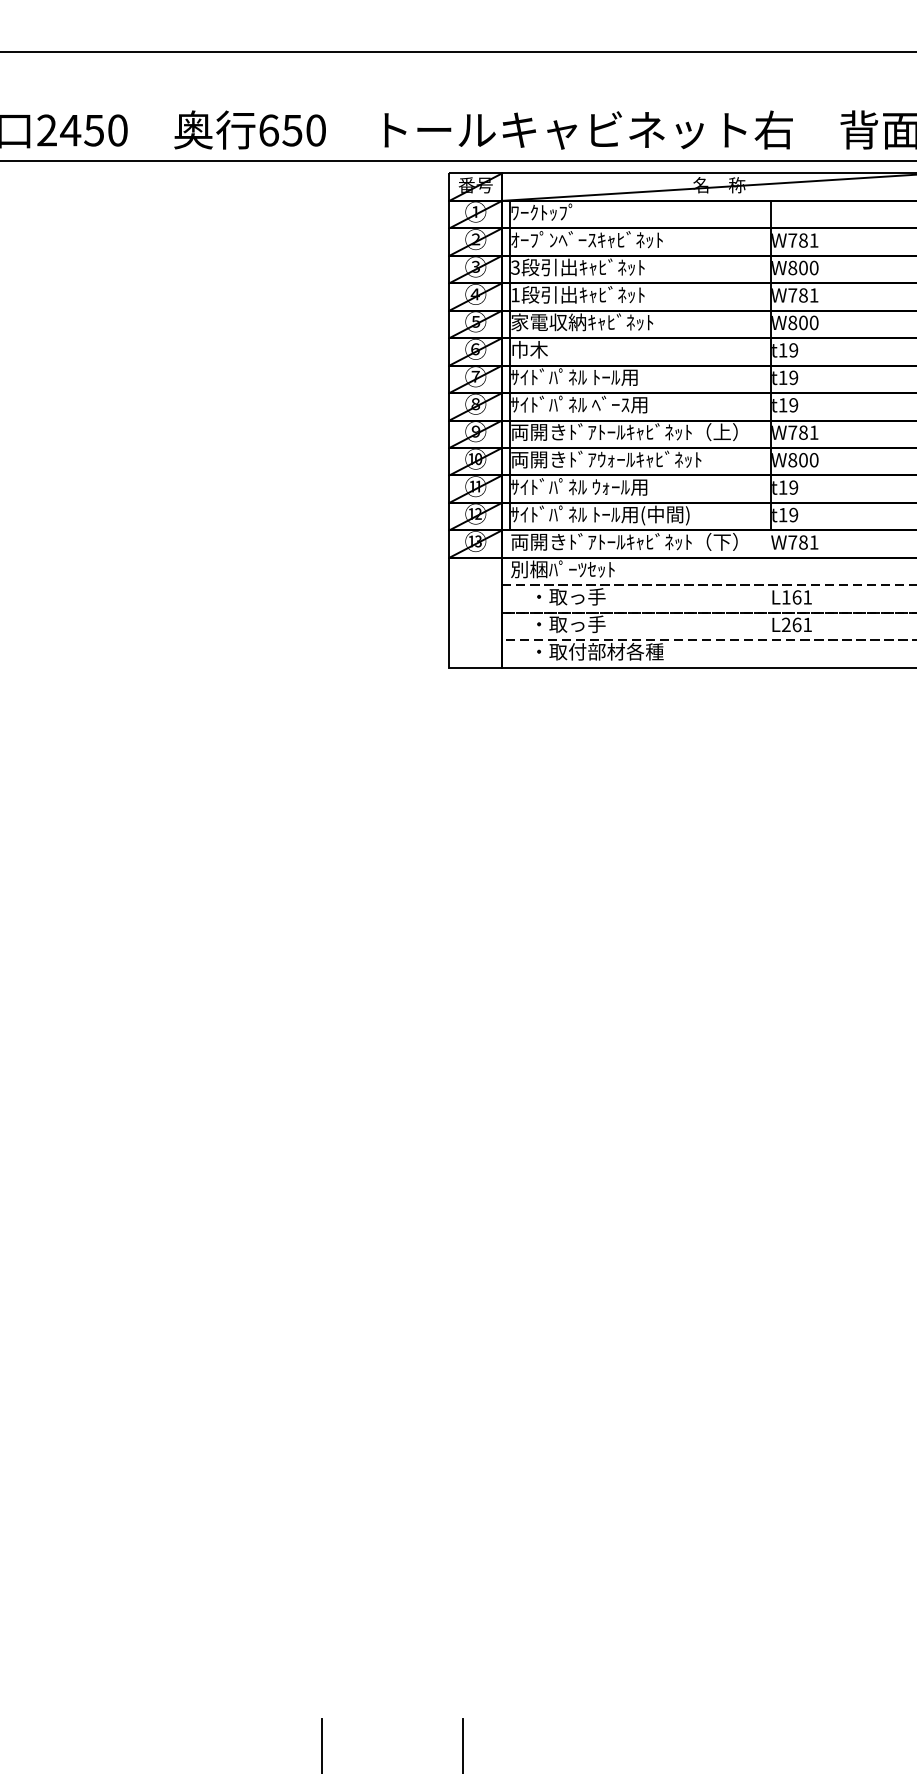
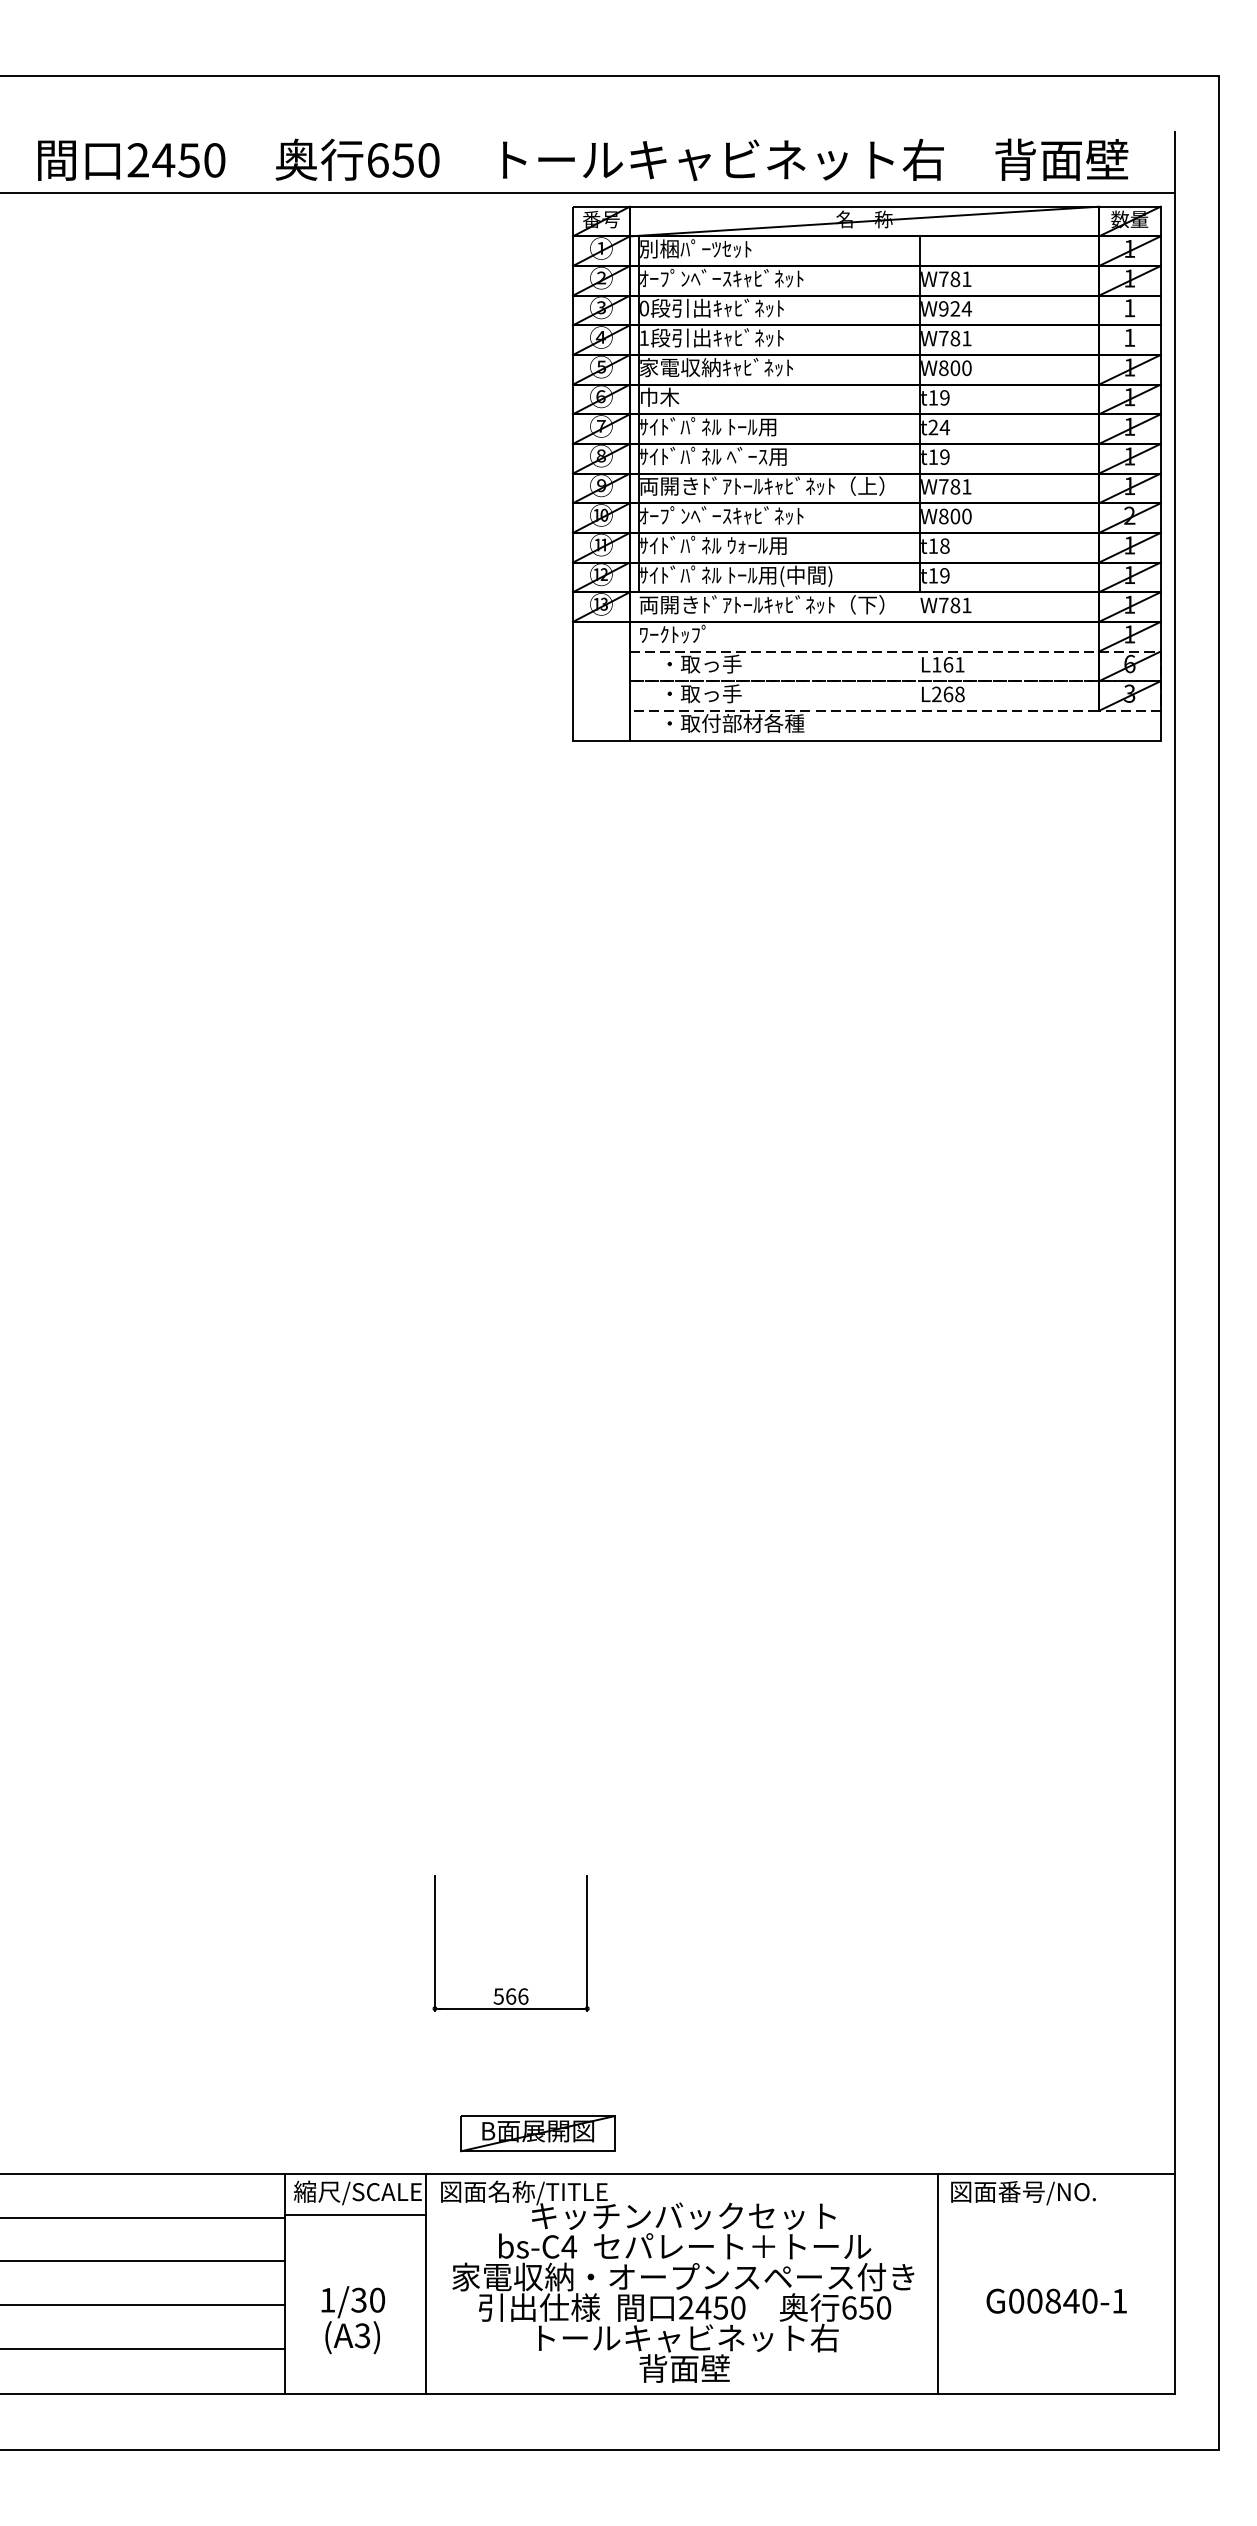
text: (562, 212) -> (695, 248), ﾜｰｸﾄｯﾌﾟ -> 別梱ﾊﾟｰﾂｾｯﾄ
text: (515, 267) -> (644, 308), 3 -> 0
text: (803, 267) -> (955, 308), W800 -> W924
text: (788, 377) -> (939, 427), t19 -> t24
text: (606, 459) -> (742, 515), 両開きﾄﾞｱｳｫｰﾙｷｬﾋﾞﾈｯﾄ -> ｵｰﾌﾟﾝﾍﾞｰｽｷｬﾋﾞﾈｯﾄ
text: (793, 487) -> (944, 545), t19 -> t18
text: (562, 569) -> (695, 634), 別梱ﾊﾟｰﾂｾｯﾄ -> ﾜｰｸﾄｯﾌﾟ
text: (807, 624) -> (959, 694), L261 -> L268

